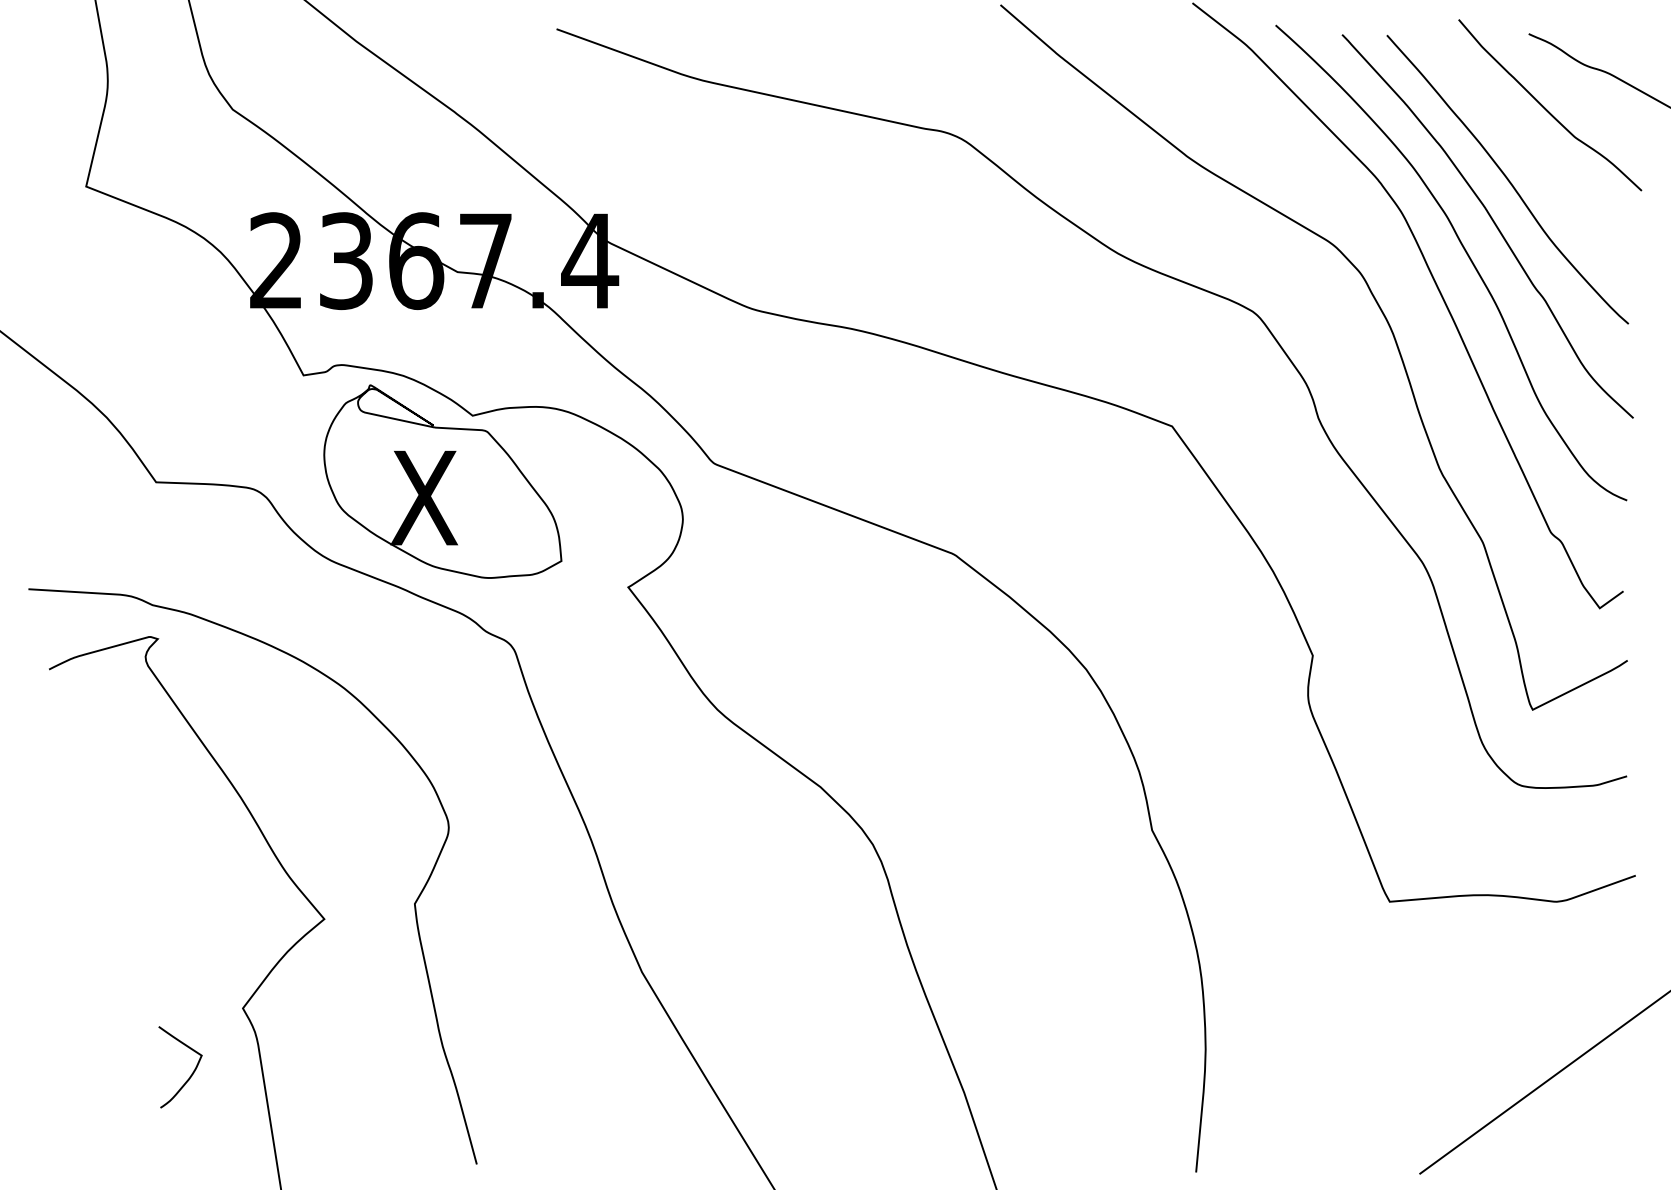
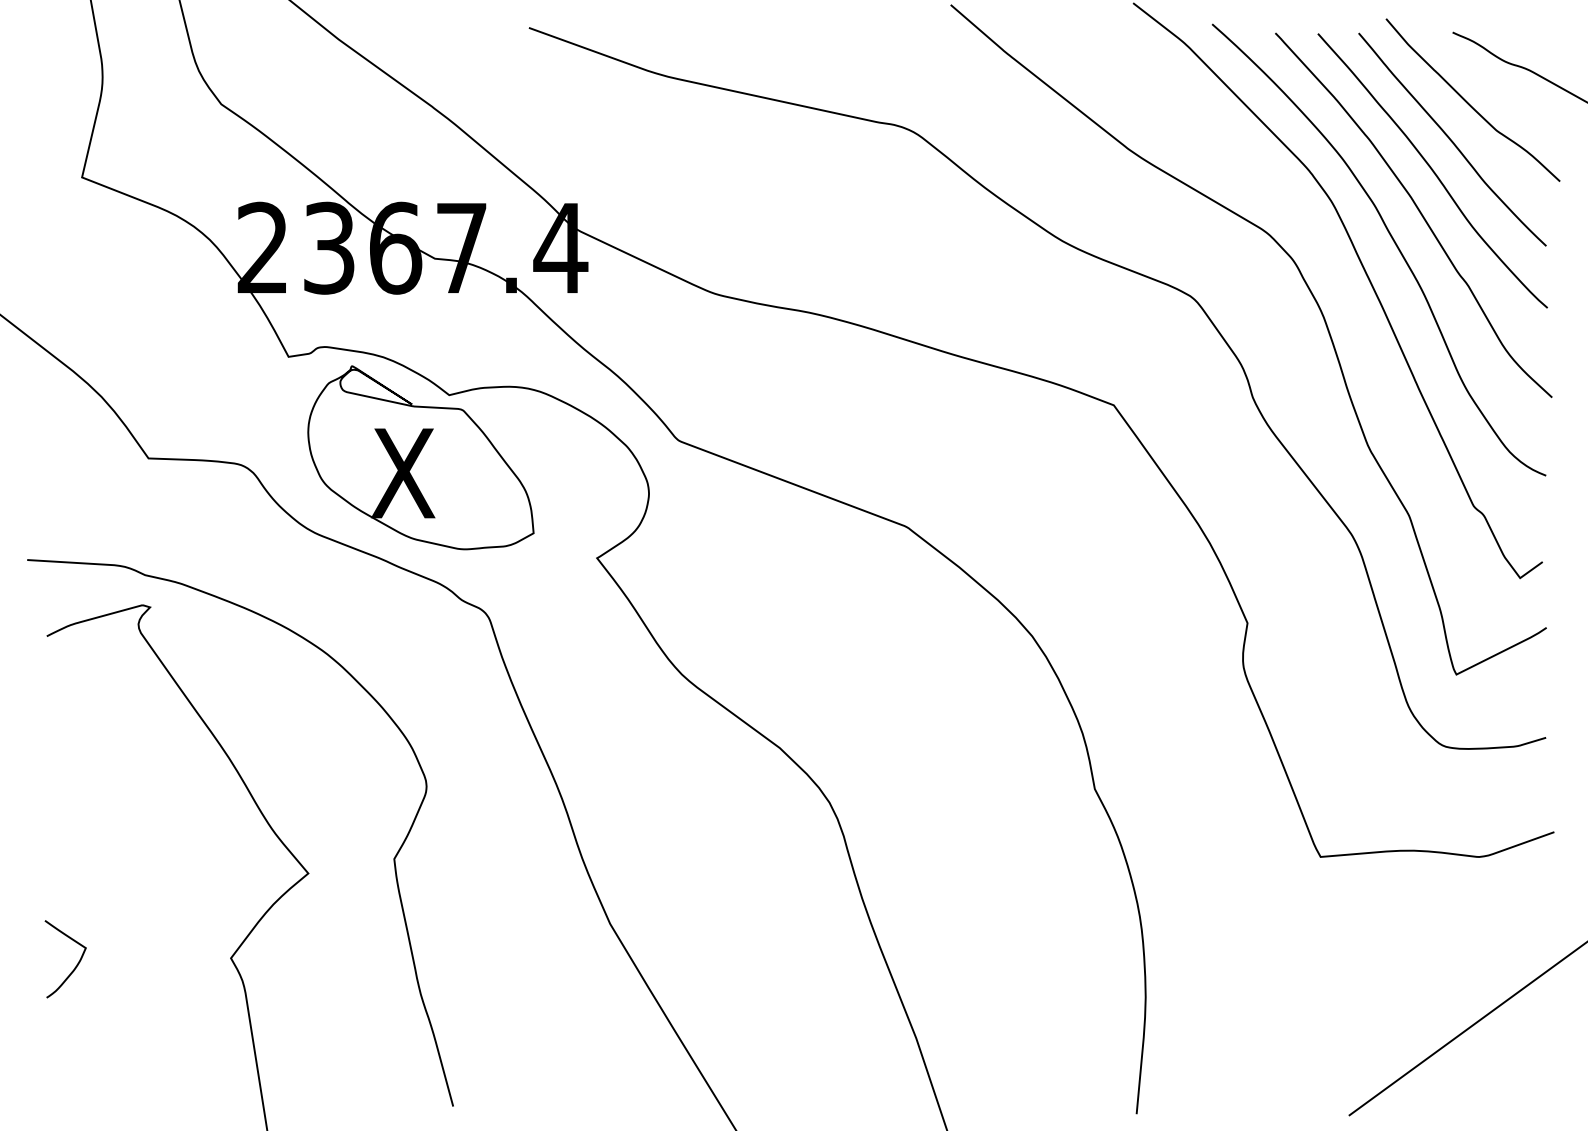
curve: (1527, 146) -> (1451, 139), added
curve: (189, 1075) -> (74, 967), moved

